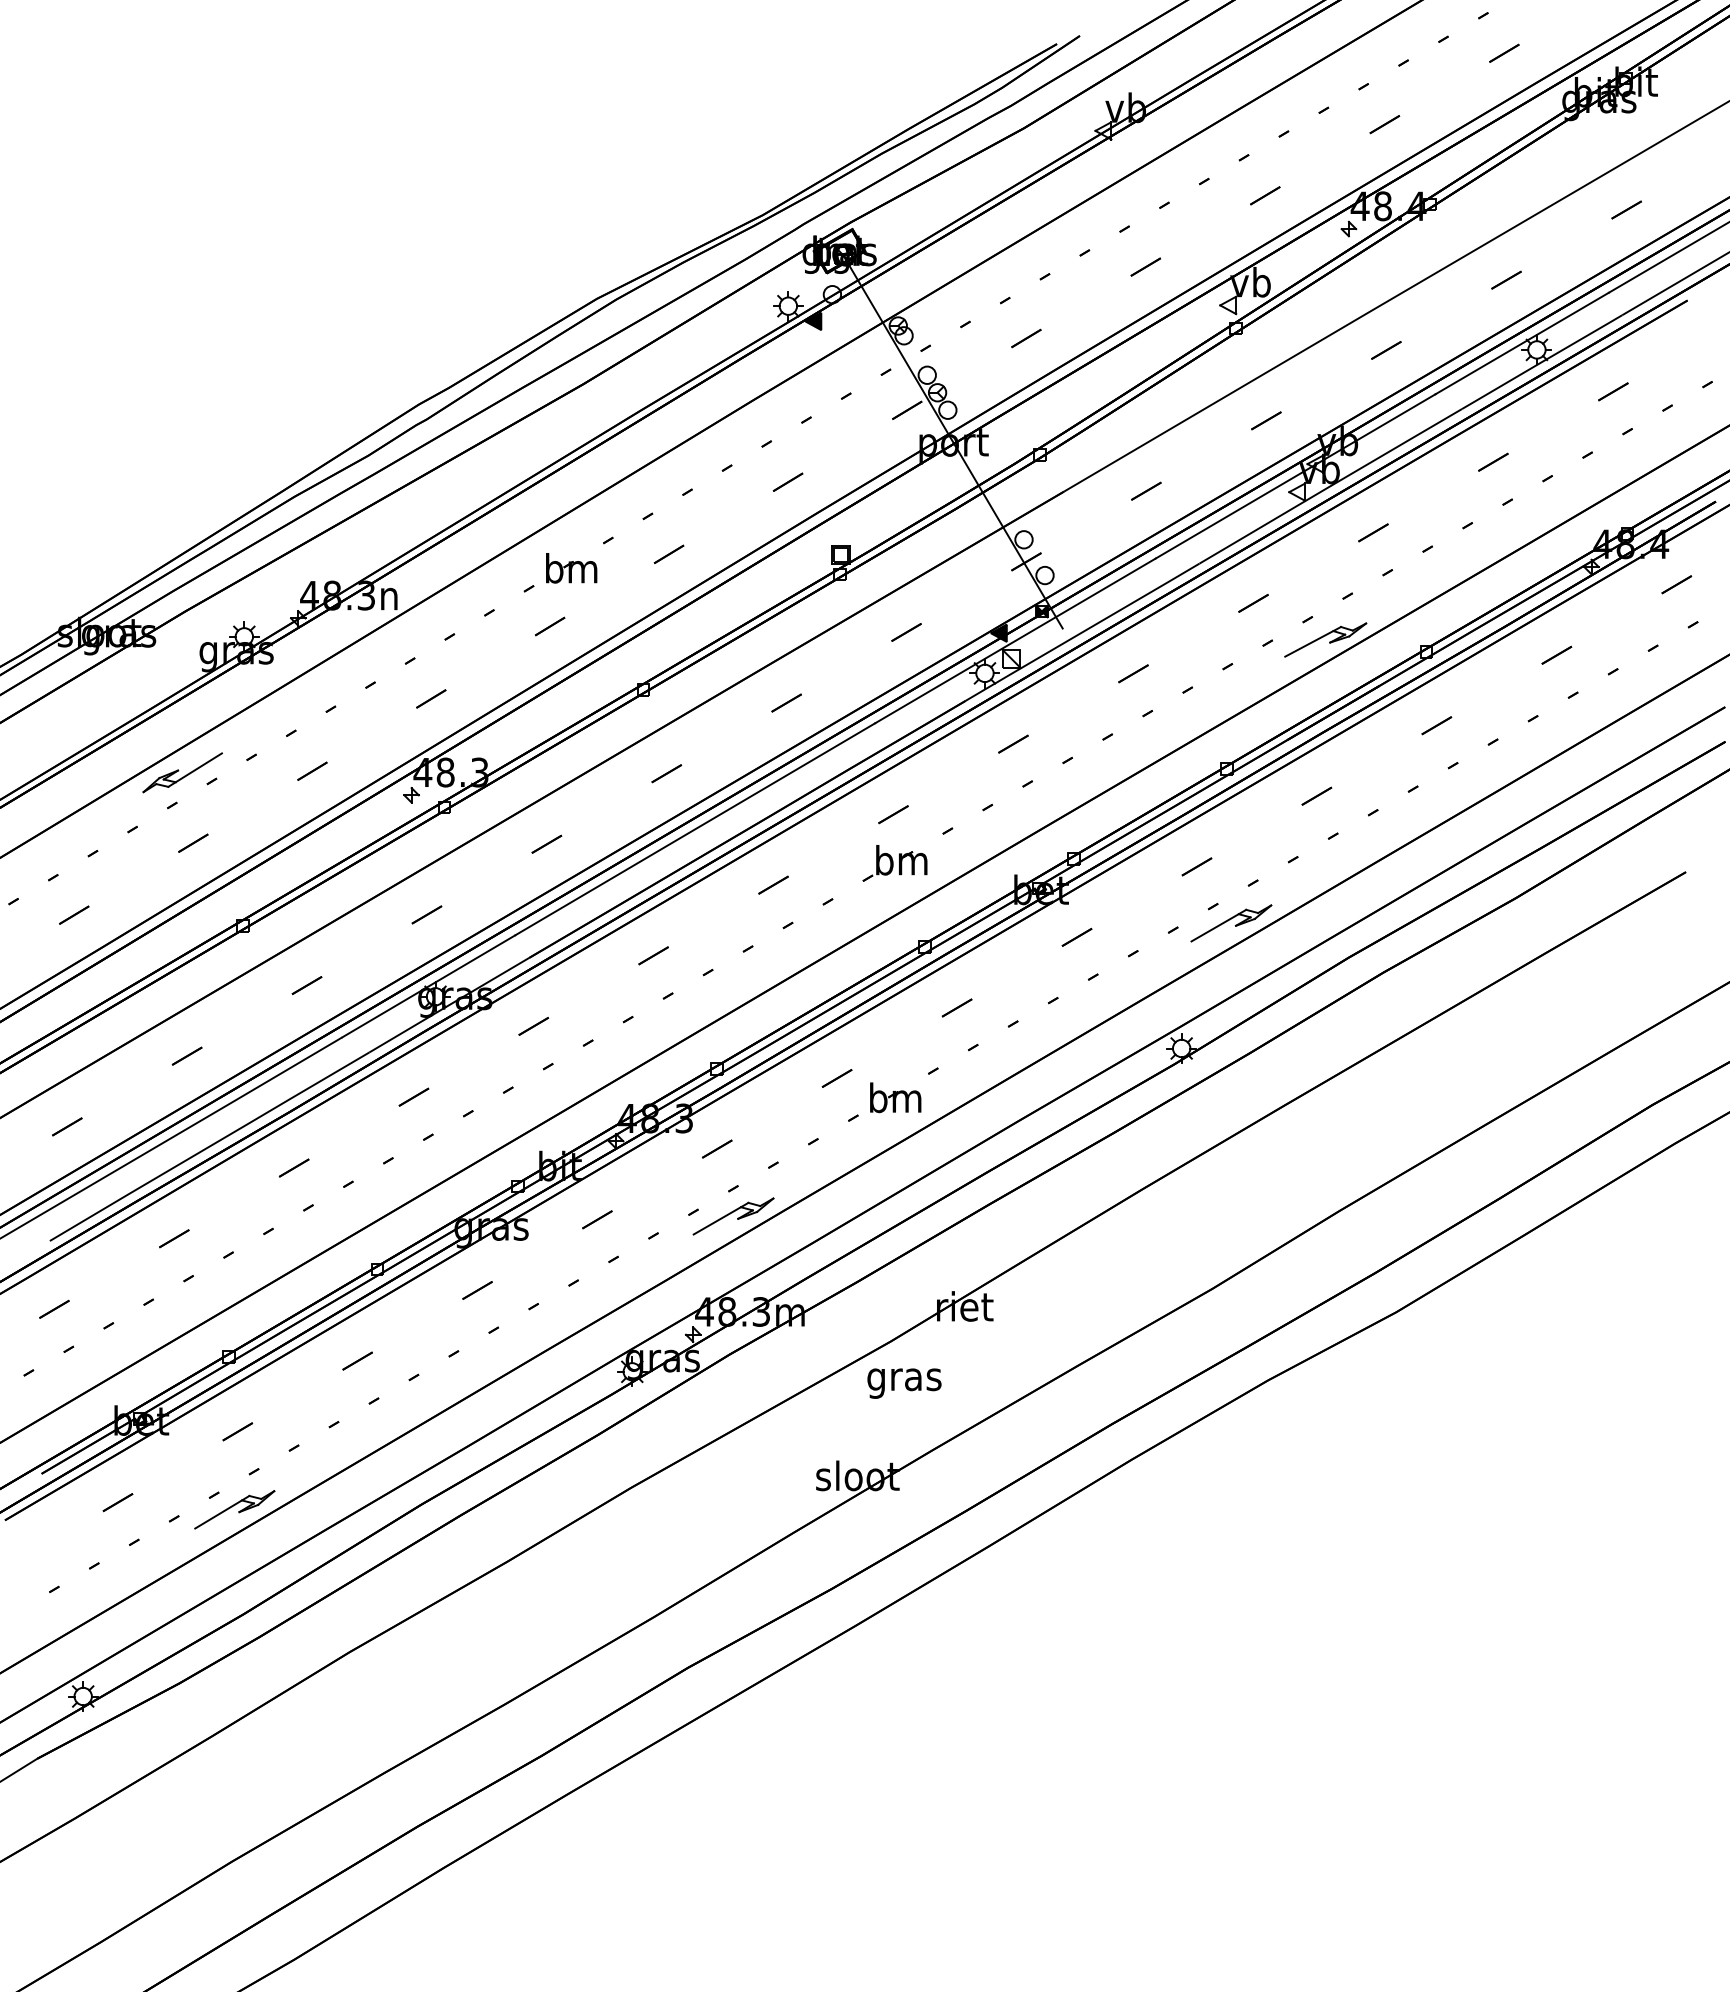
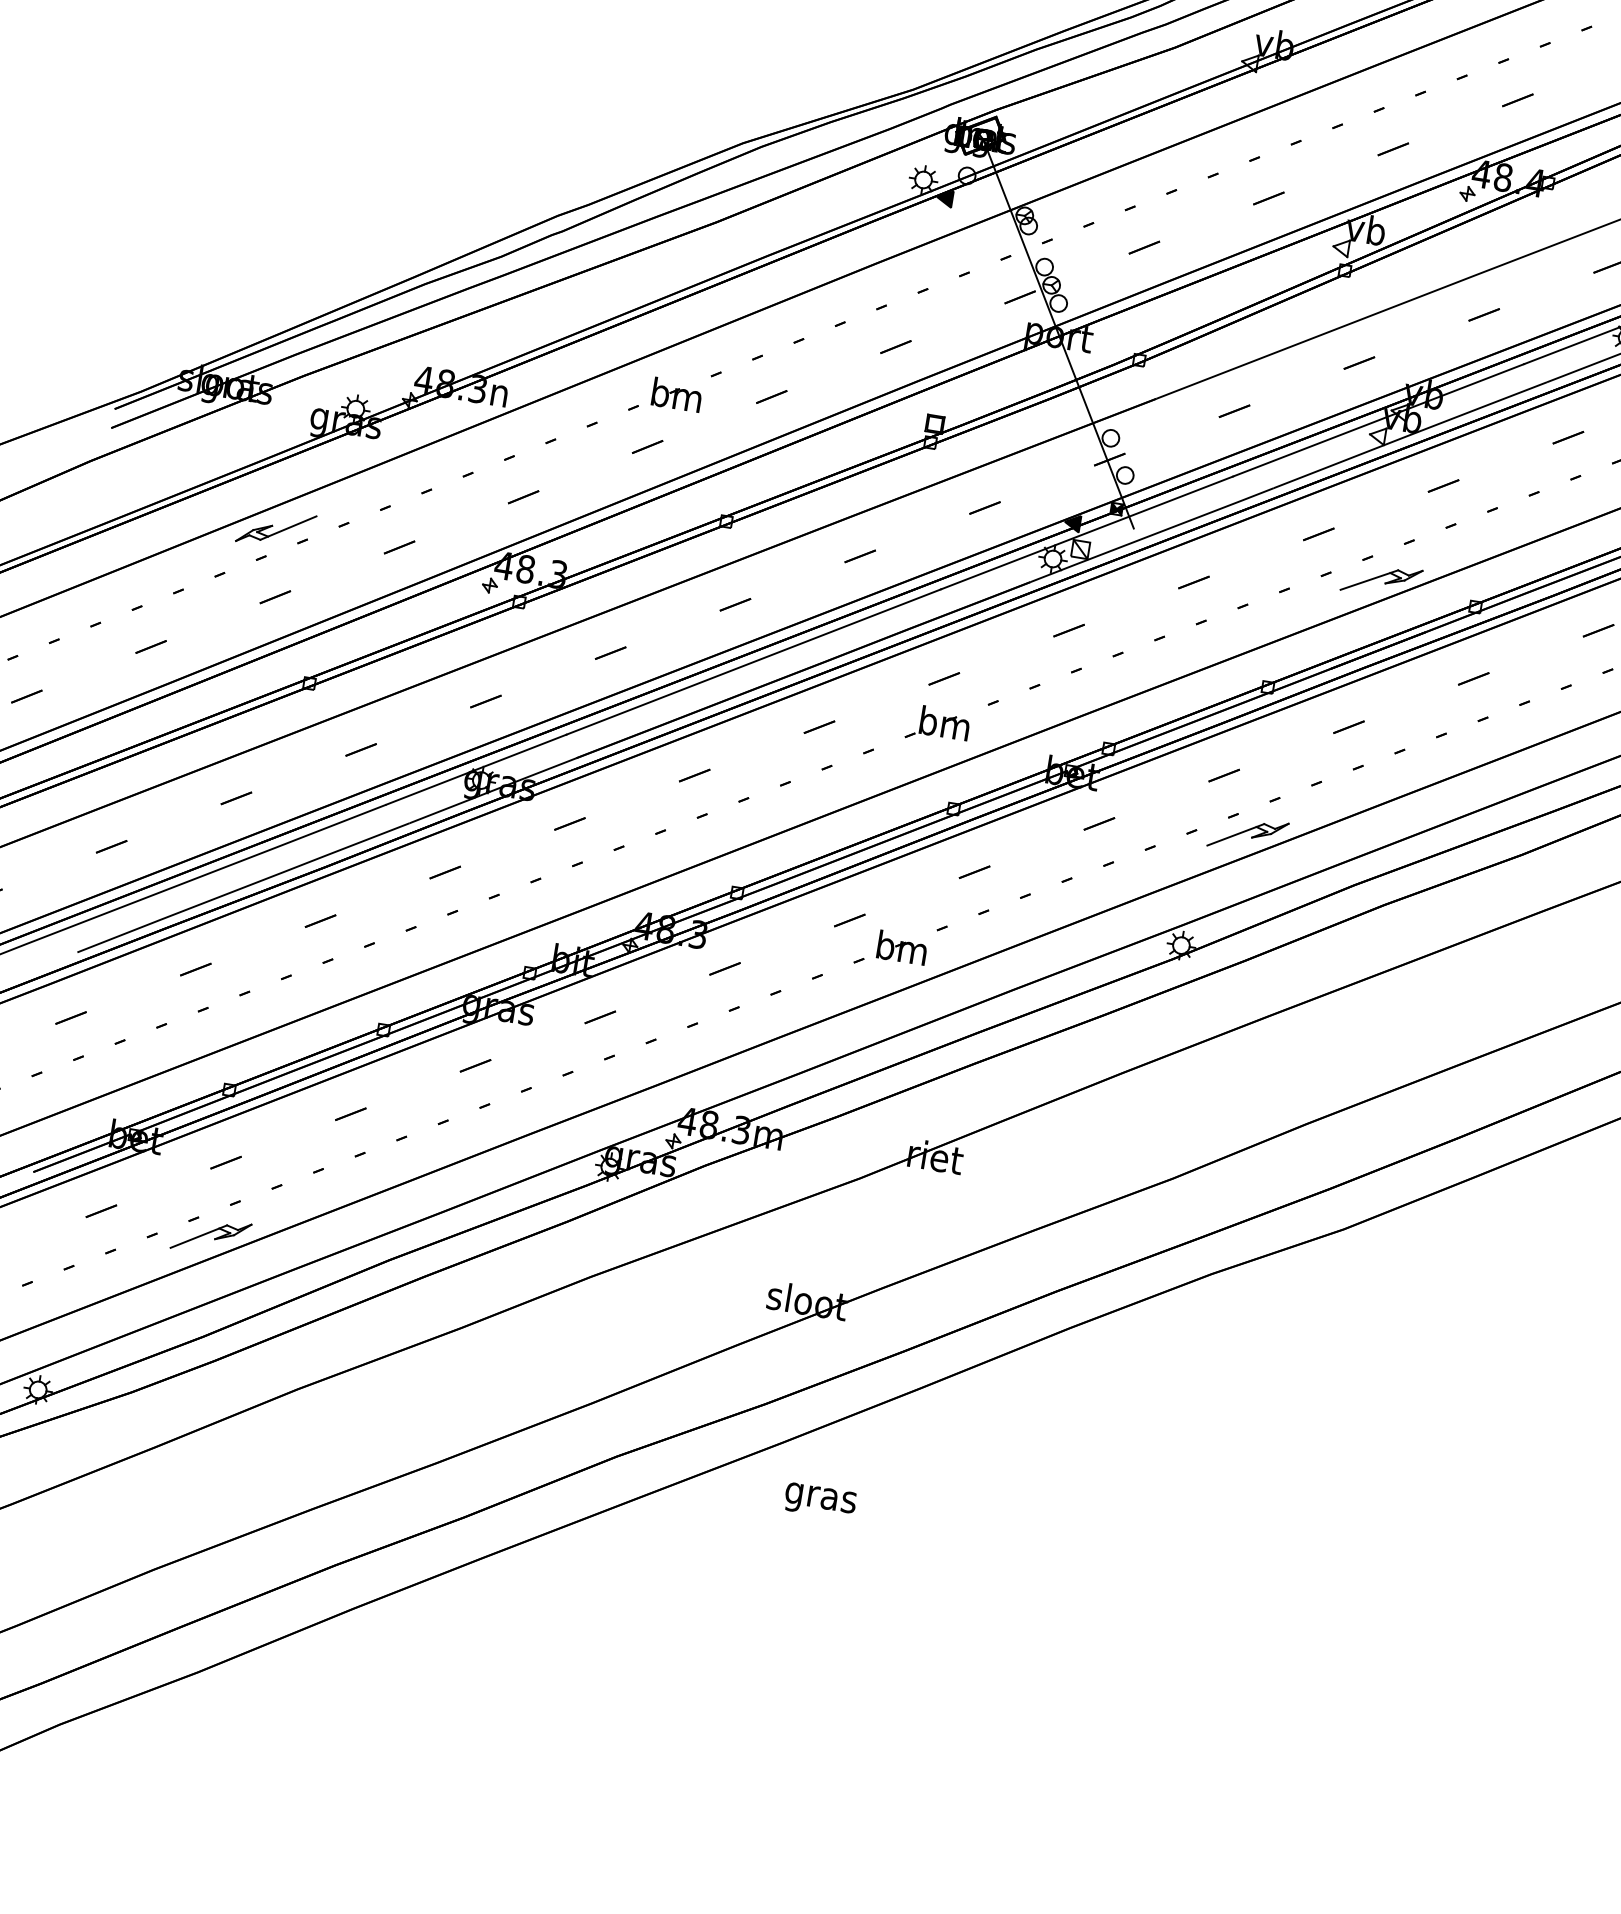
part: (733, 1216) -> (729, 1035), removed
text: (904, 1383) -> (820, 1501), moved

